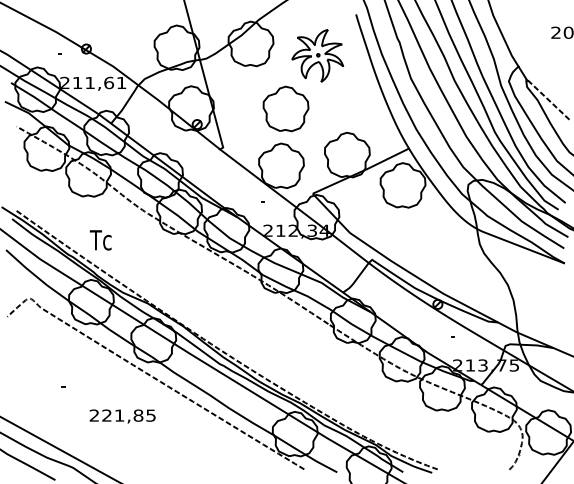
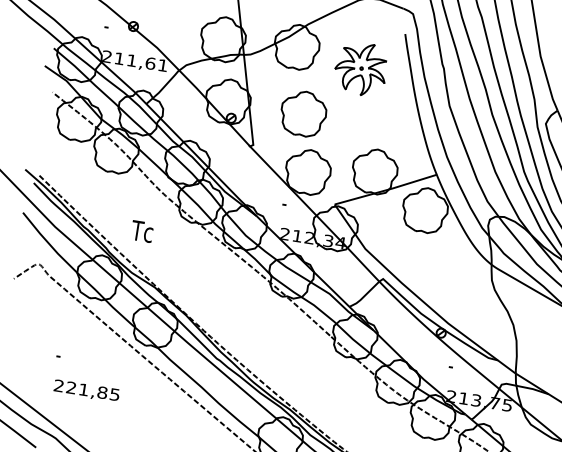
part: (285, 108) -> (303, 113), moved
text: (100, 240) -> (141, 231), moved
text: (122, 416) -> (86, 391), moved

